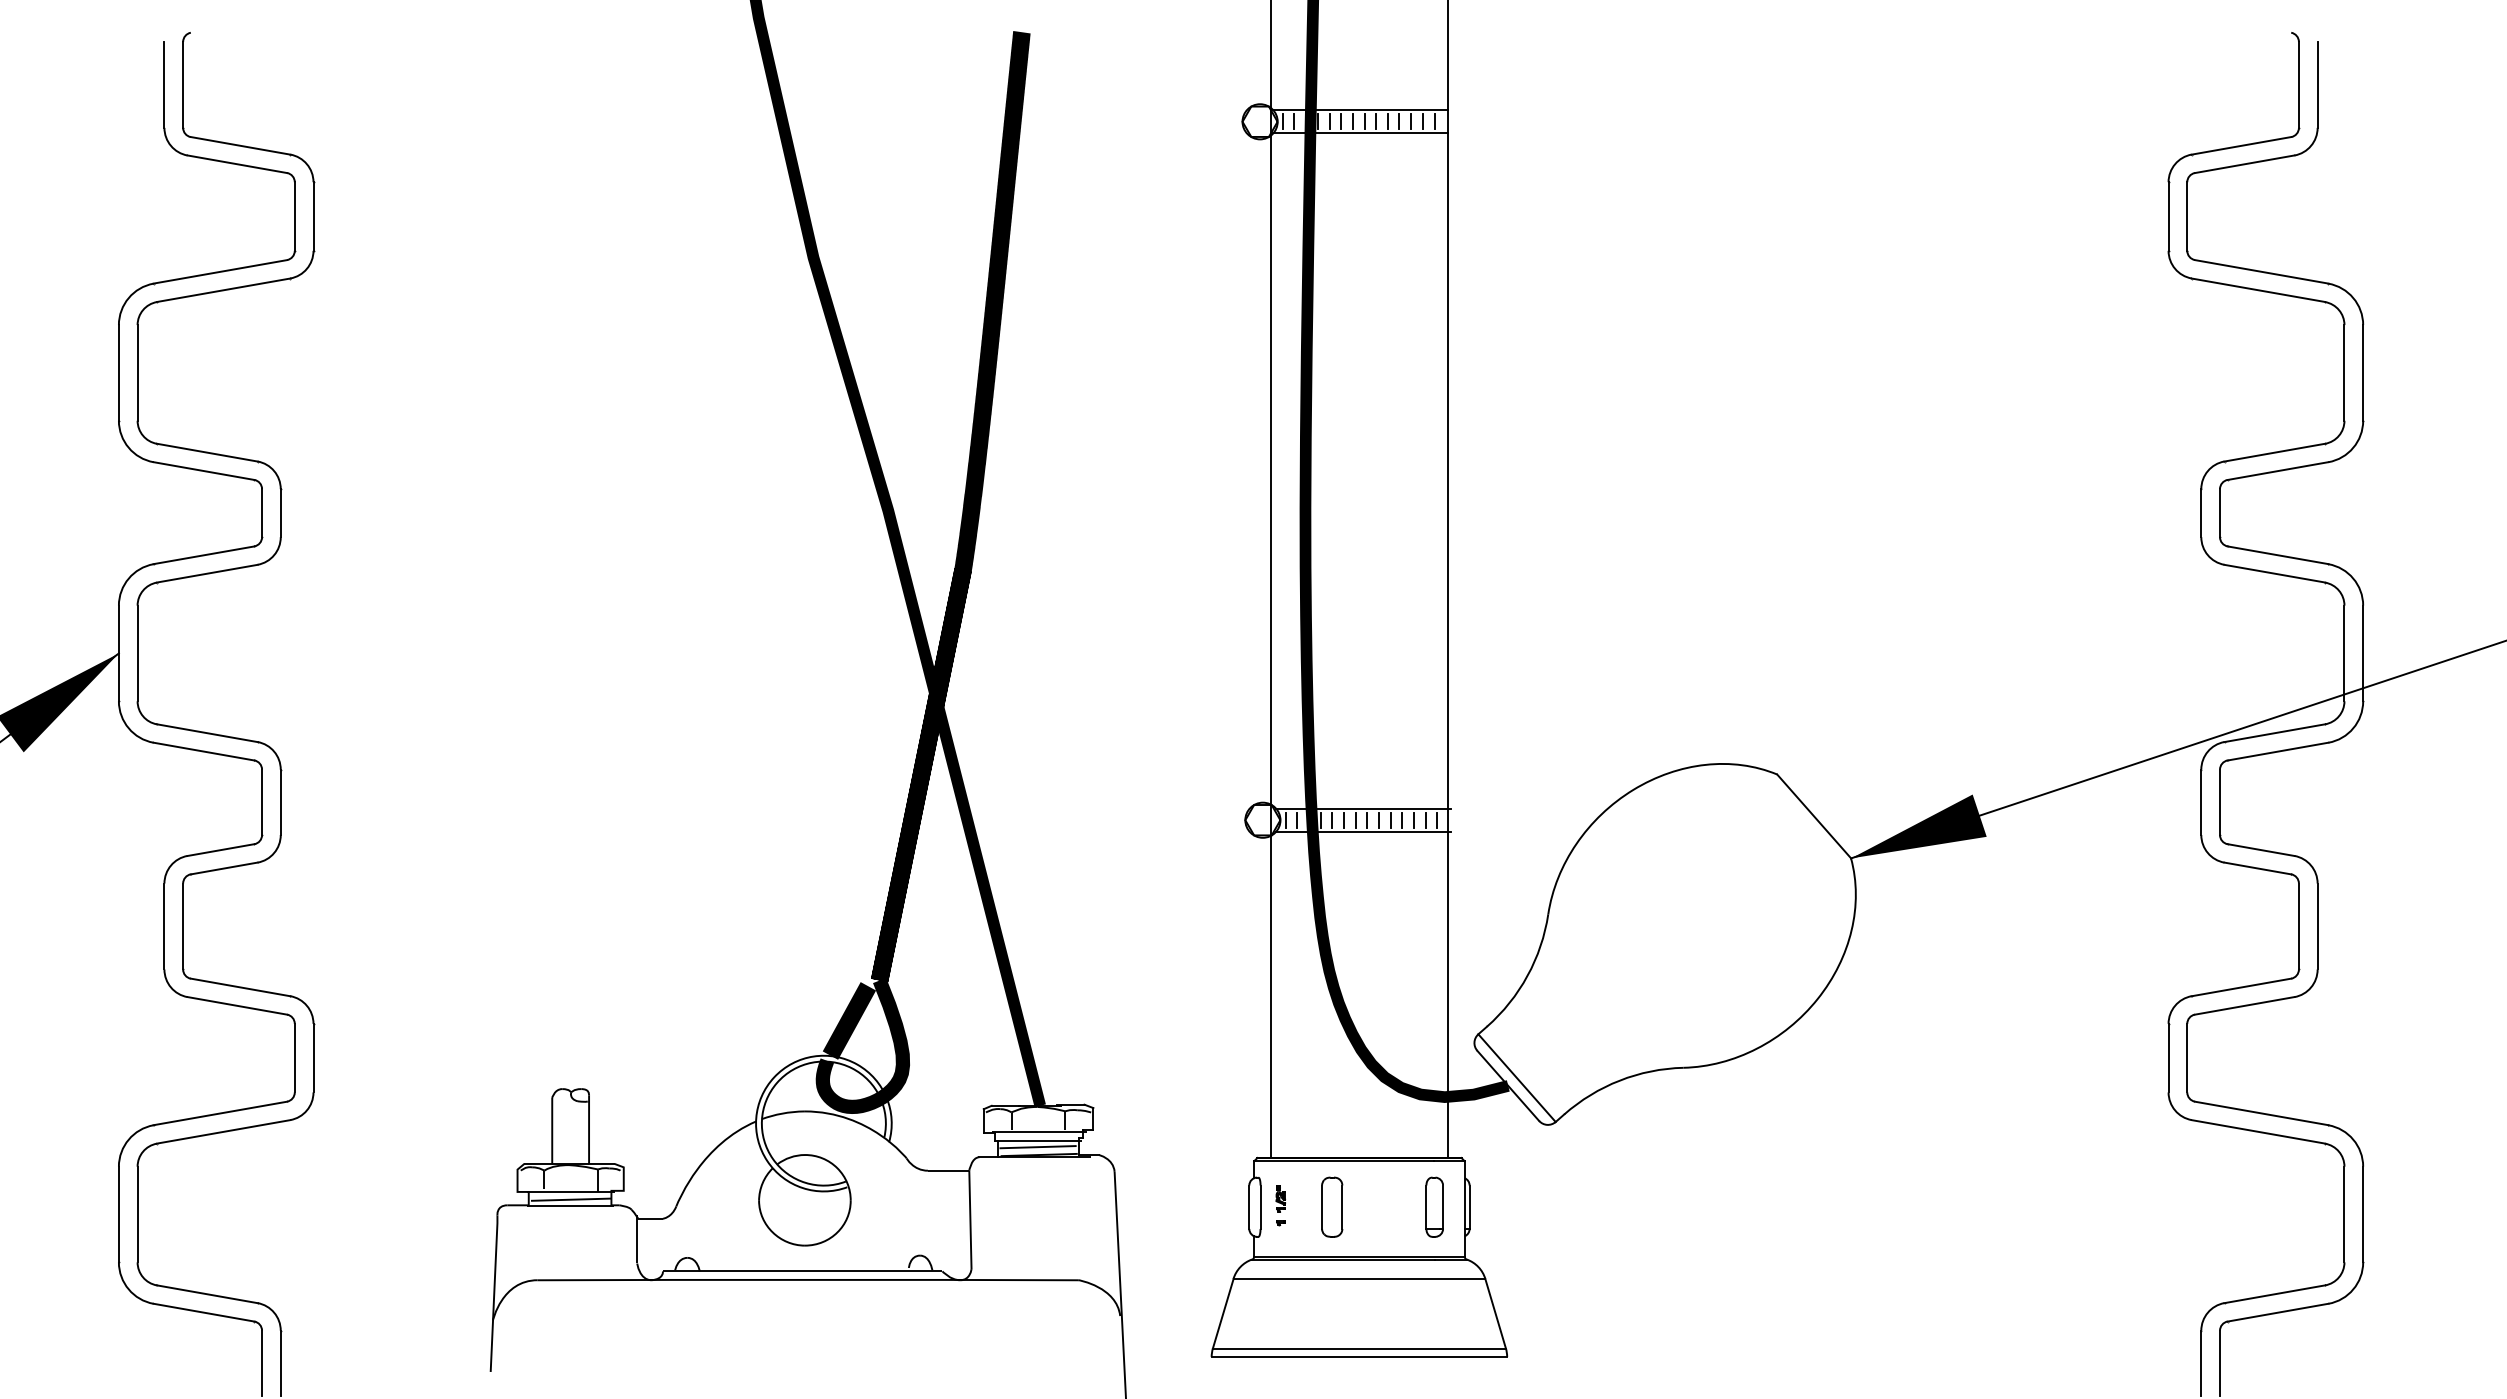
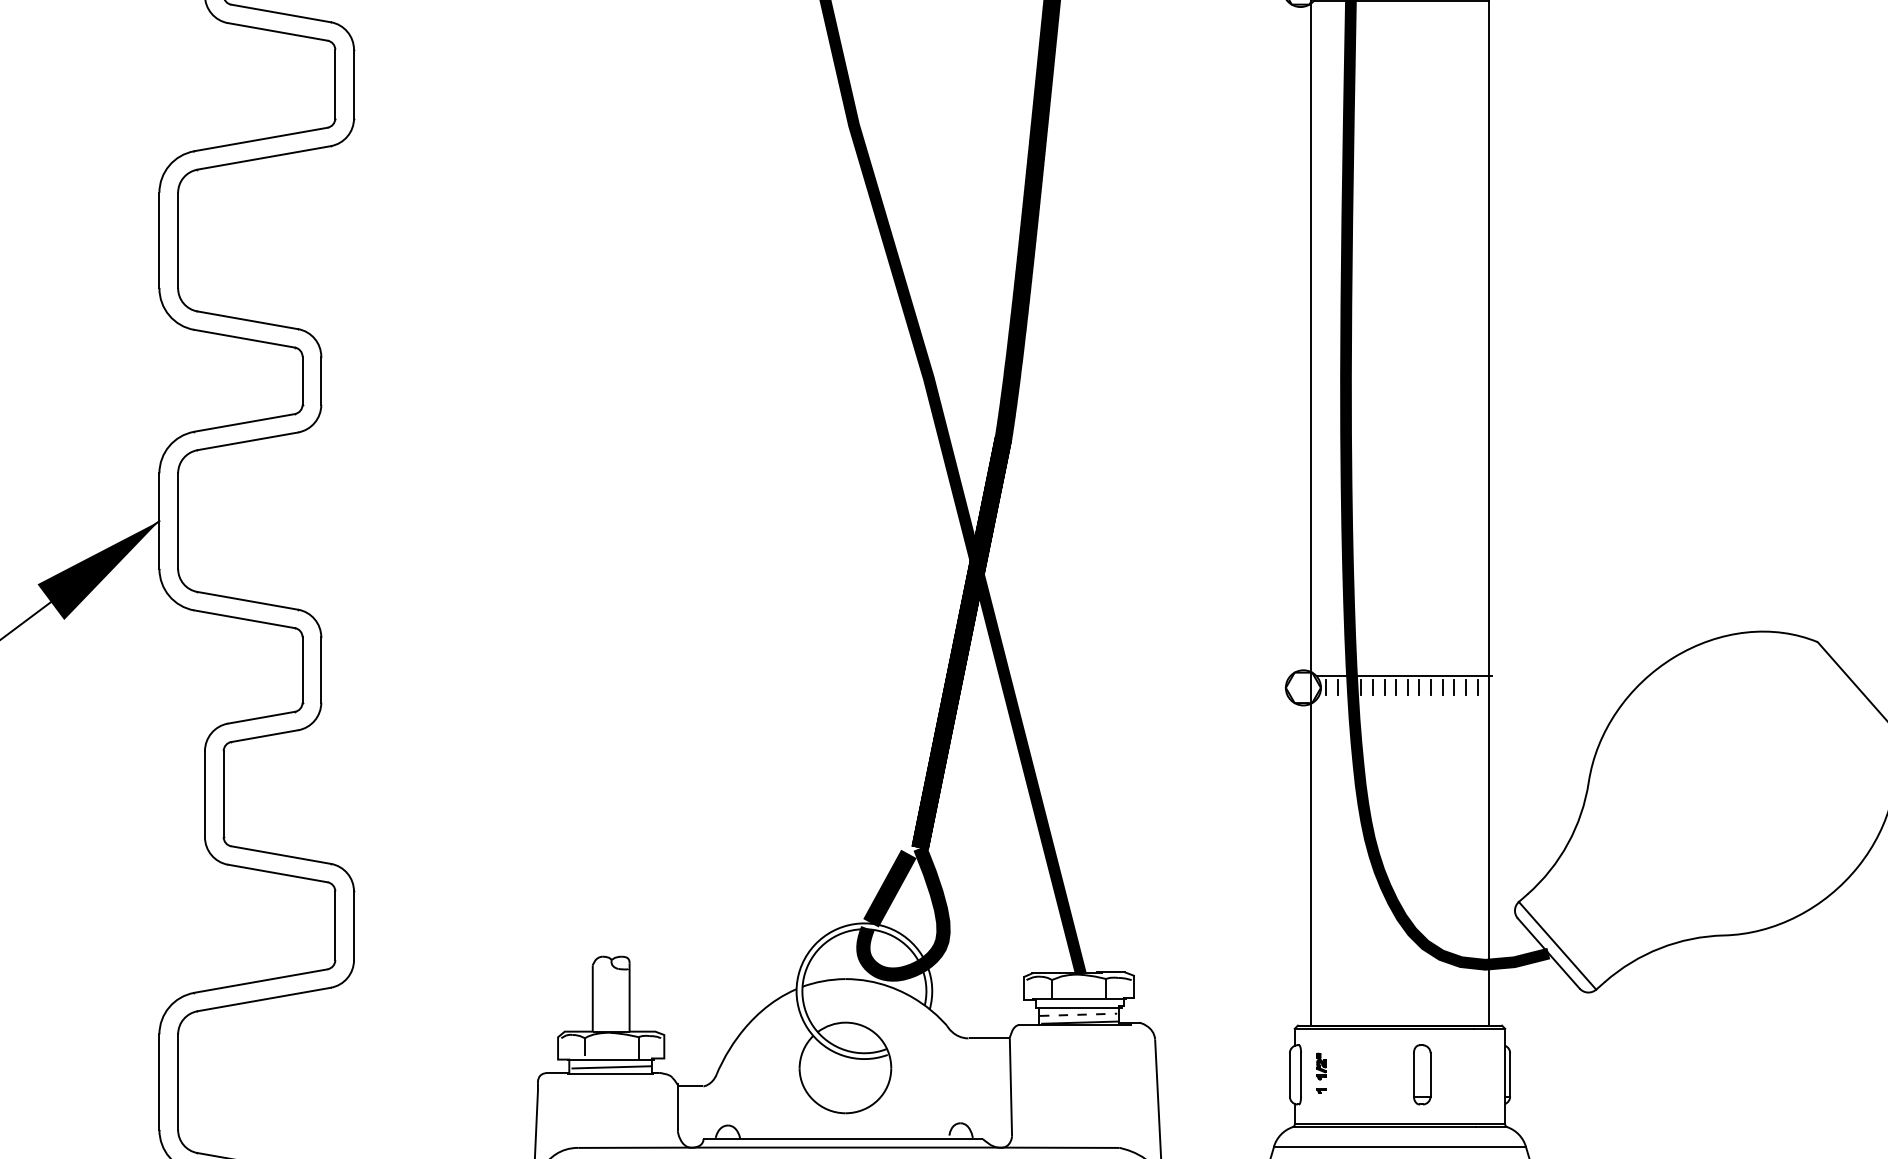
line: (1363, 831) -> (1404, 699), removed
line: (1038, 1147) -> (1079, 1015), solid -> dashed
part: (1332, 1206) -> (1373, 1074), removed
part: (1434, 1206) -> (1422, 1074), moved

